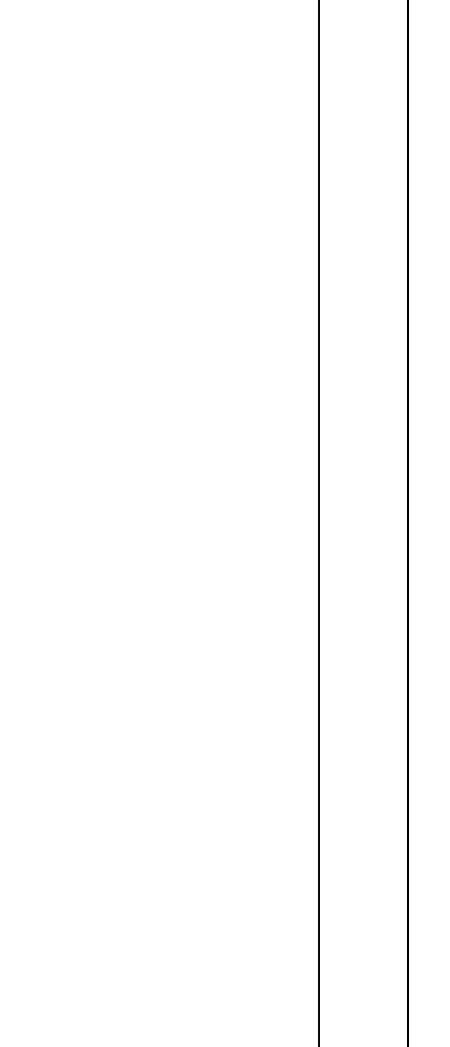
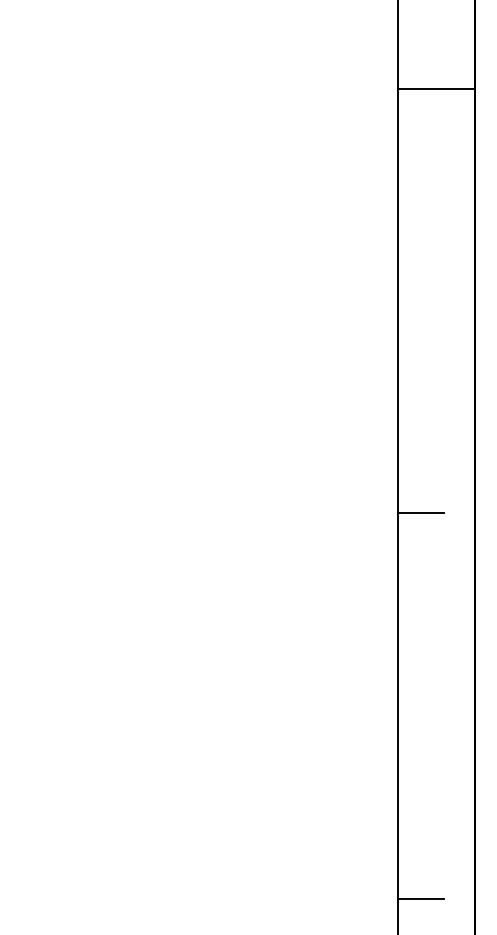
line: (363, 49) -> (436, 89), added
line: (345, 543) -> (420, 513), added
line: (345, 991) -> (420, 898), added

